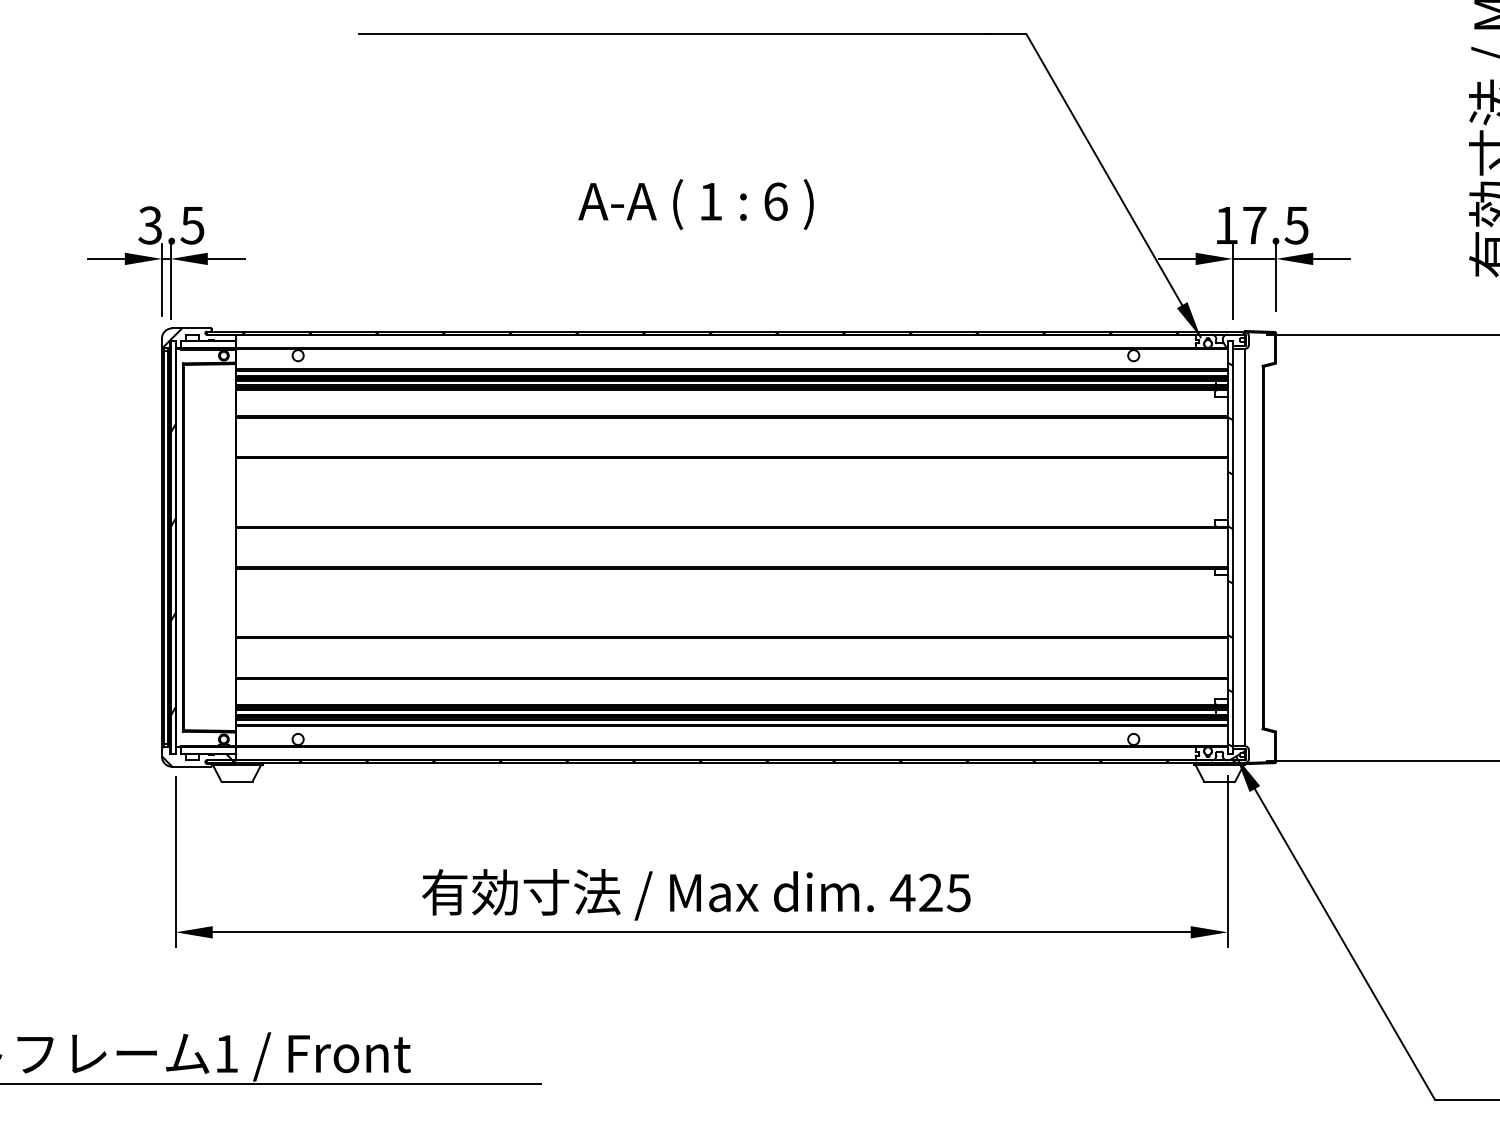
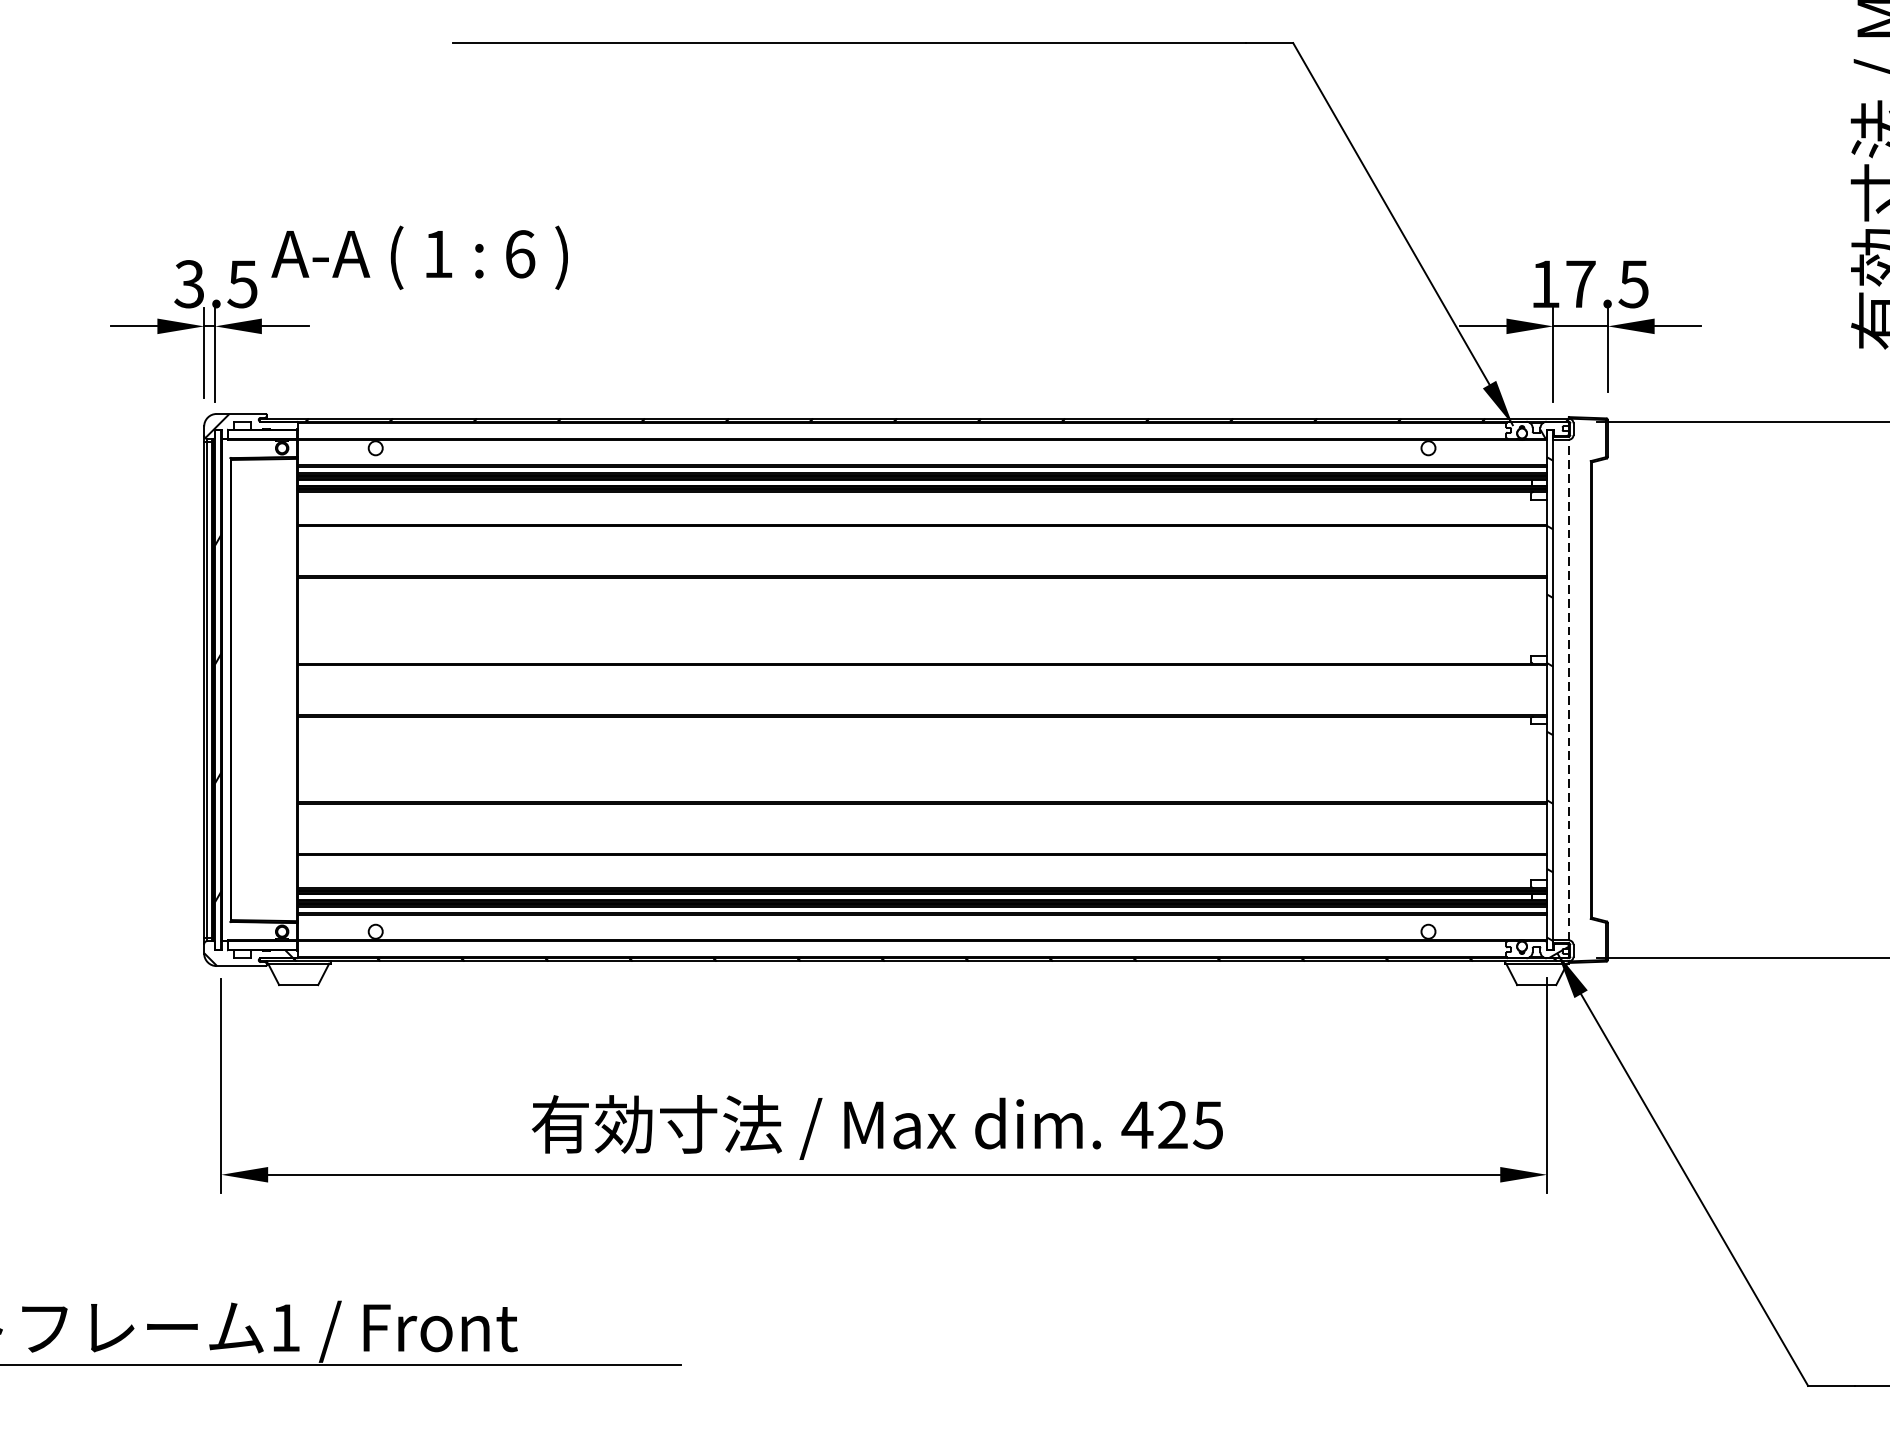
text: (695, 204) -> (418, 257), moved
line: (1245, 547) -> (1569, 689), solid -> dashed

